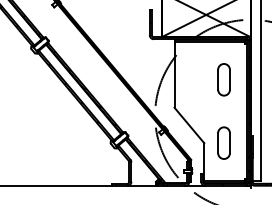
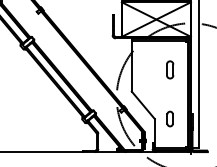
part: (223, 79) -> (169, 69), size x0.7
part: (223, 142) -> (169, 118), size x0.6

